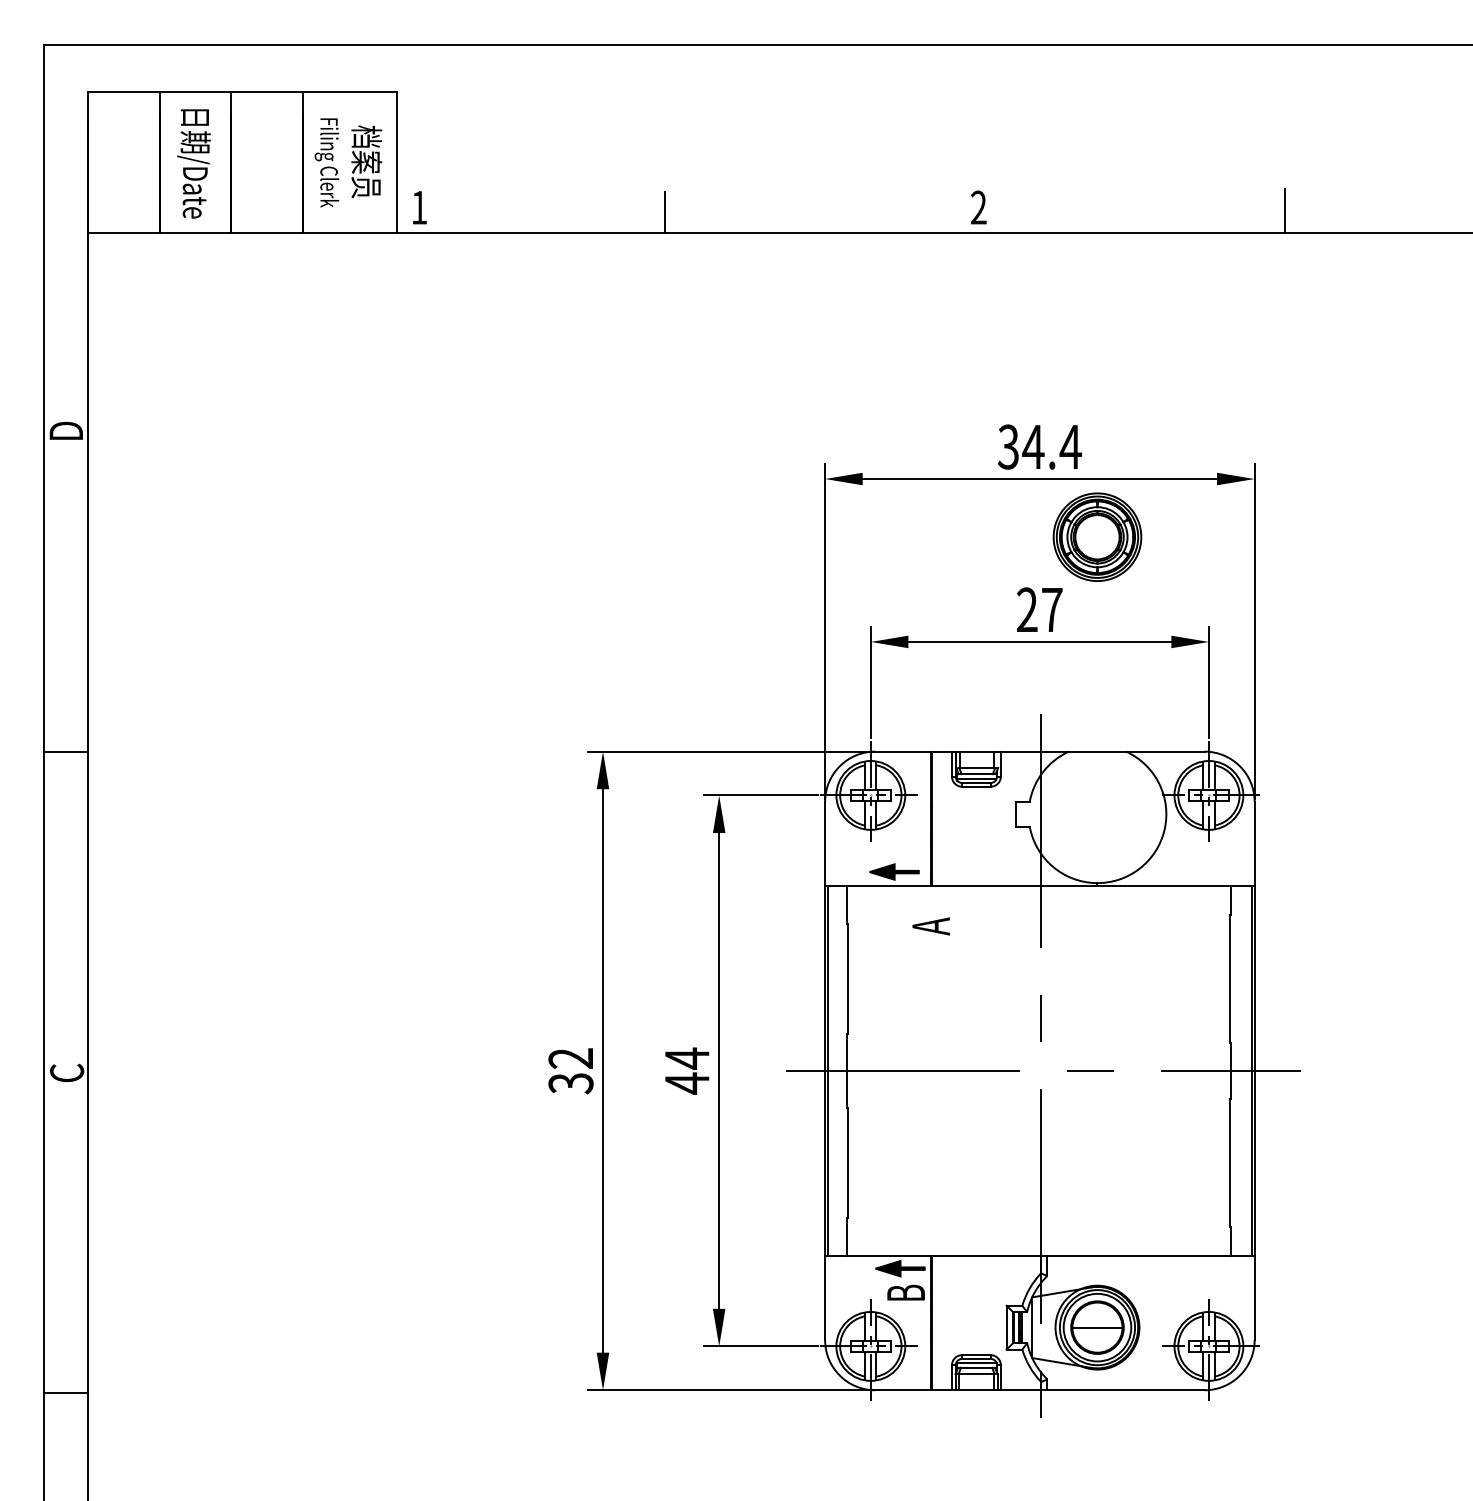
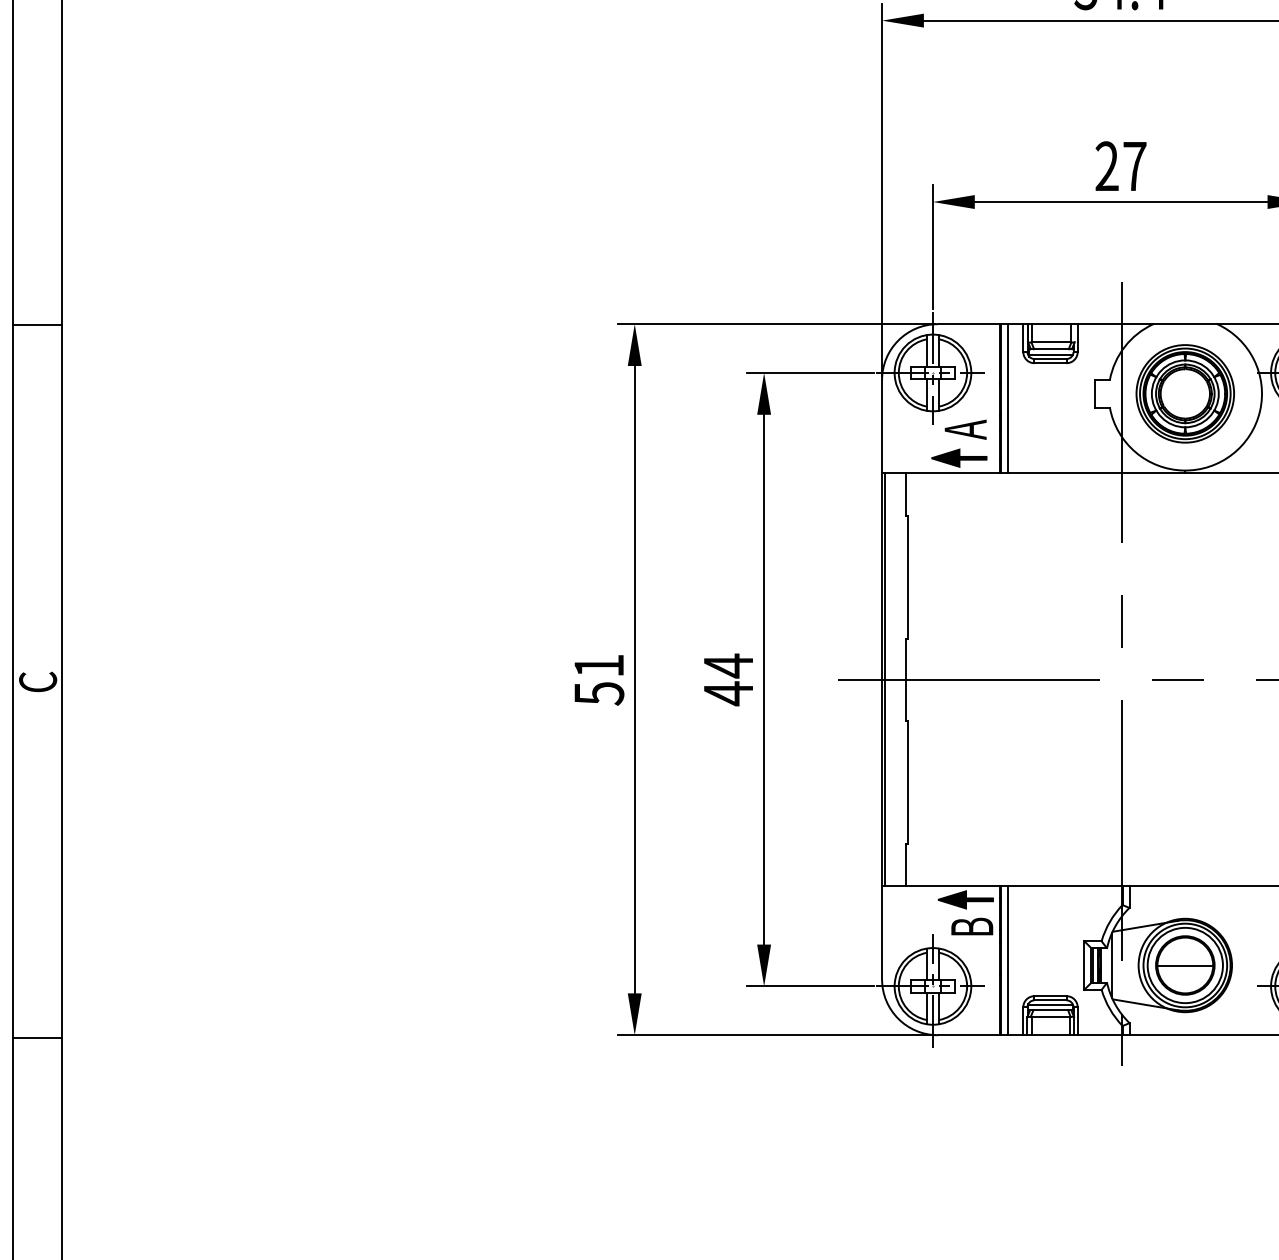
part: (1097, 536) -> (1185, 393), moved
line: (937, 818) -> (1007, 398), added
text: (930, 926) -> (964, 429), moved
text: (570, 1071) -> (598, 680), 32 -> 51
line: (937, 1323) -> (1007, 960), added

